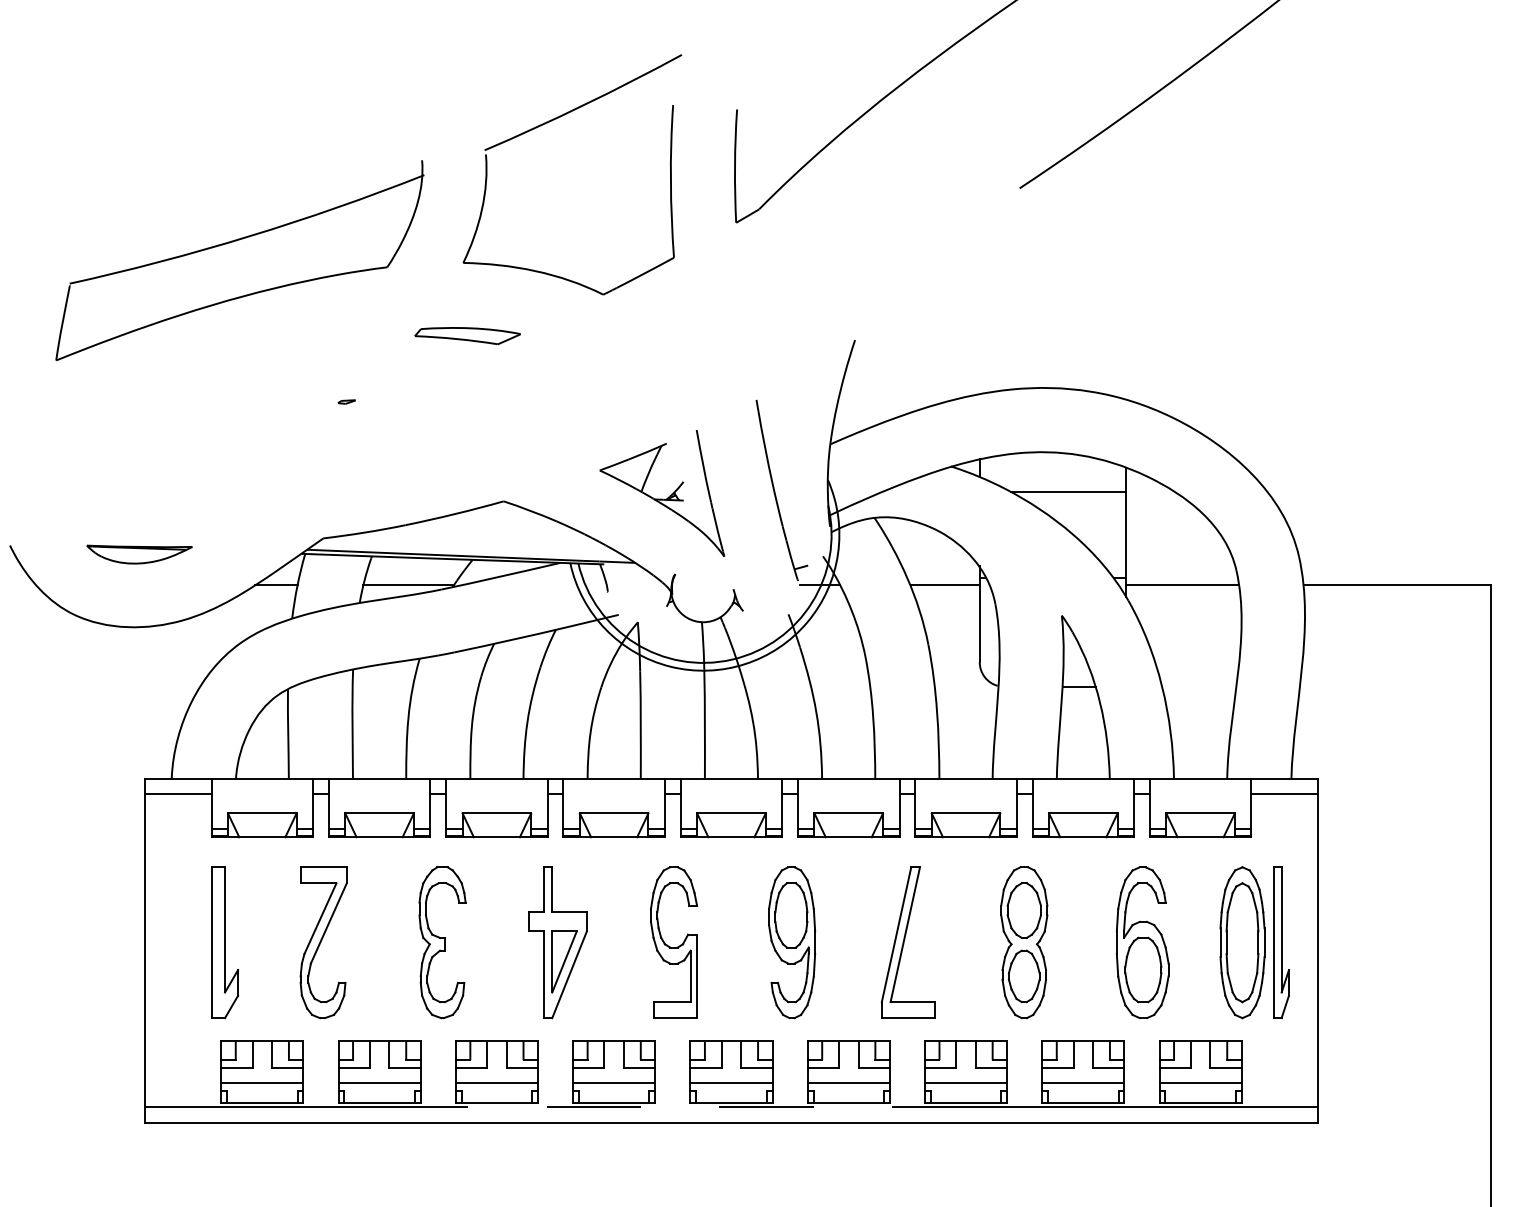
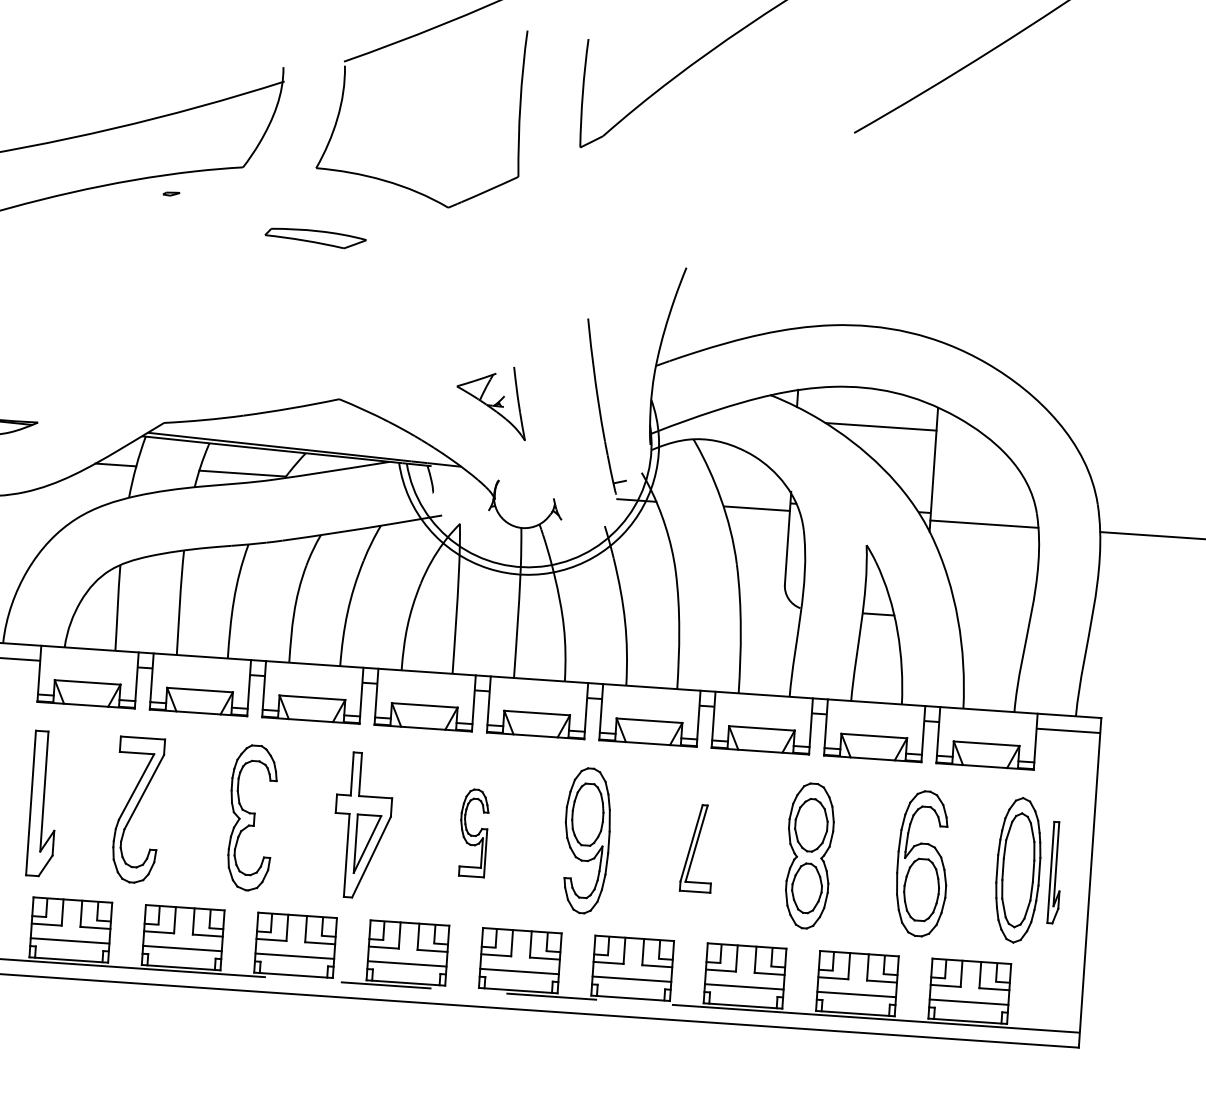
part: (346, 401) -> (171, 193), moved
part: (662, 493) -> (491, 402), size x0.6
part: (673, 942) -> (473, 832), size x0.6
part: (907, 942) -> (697, 848), size x0.6
part: (1281, 942) -> (1055, 872), size x0.7

